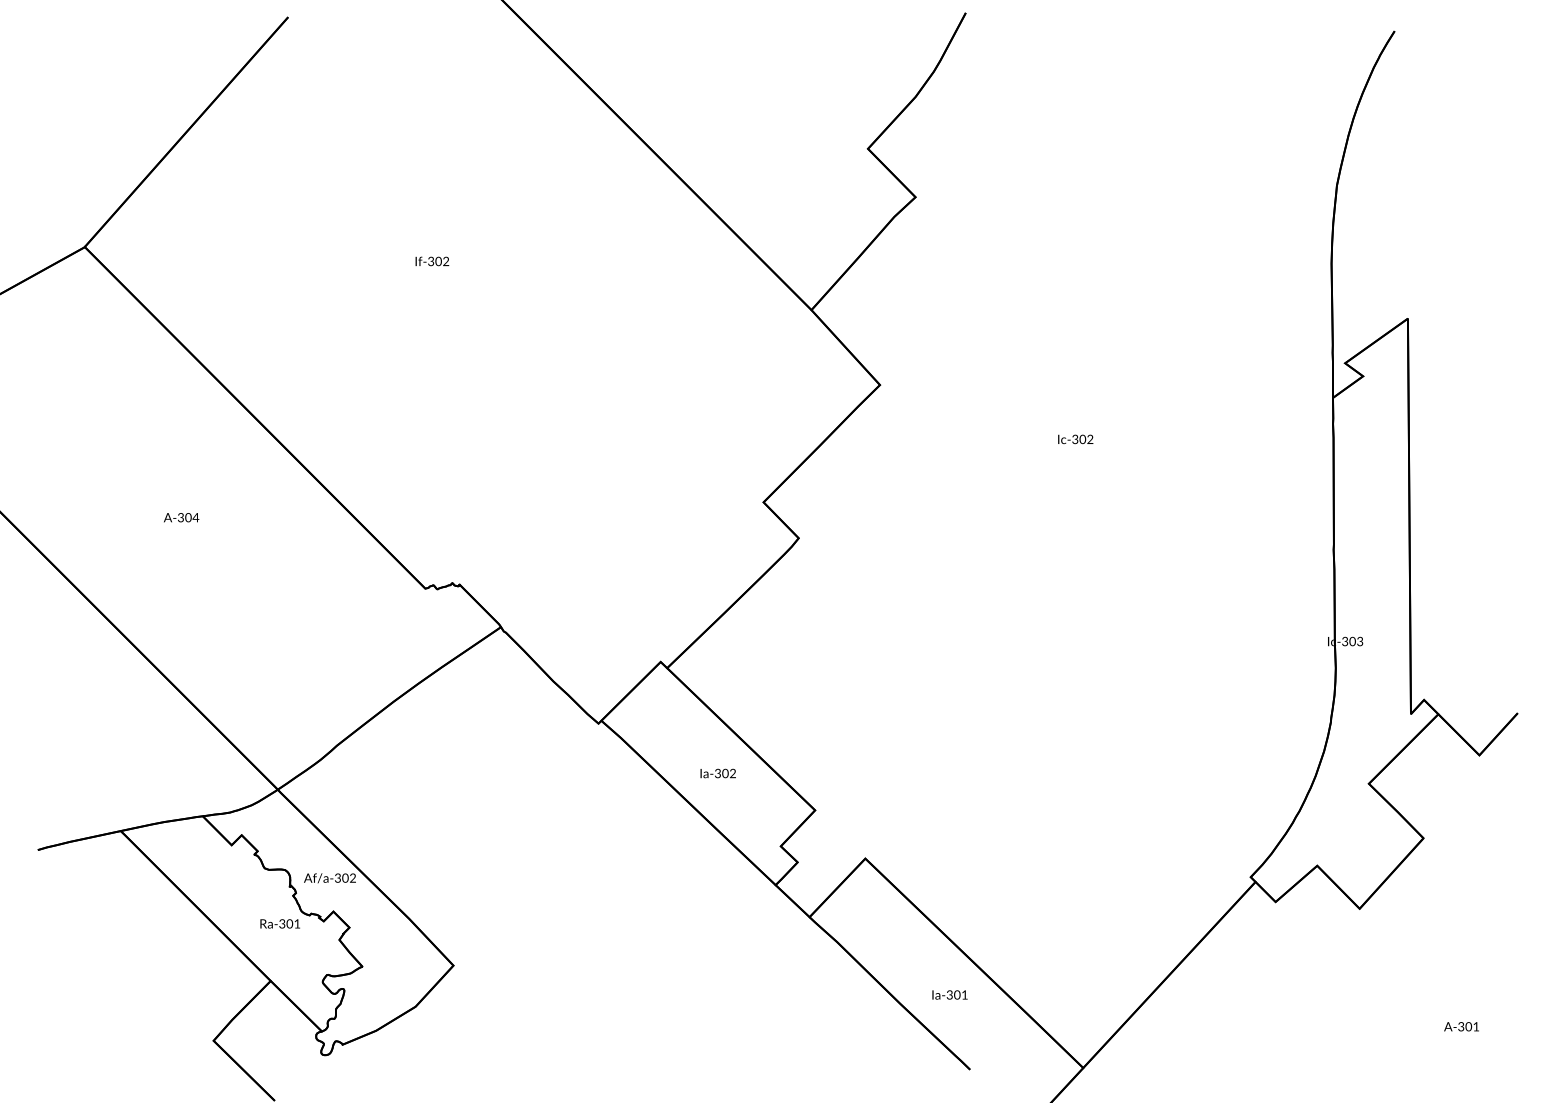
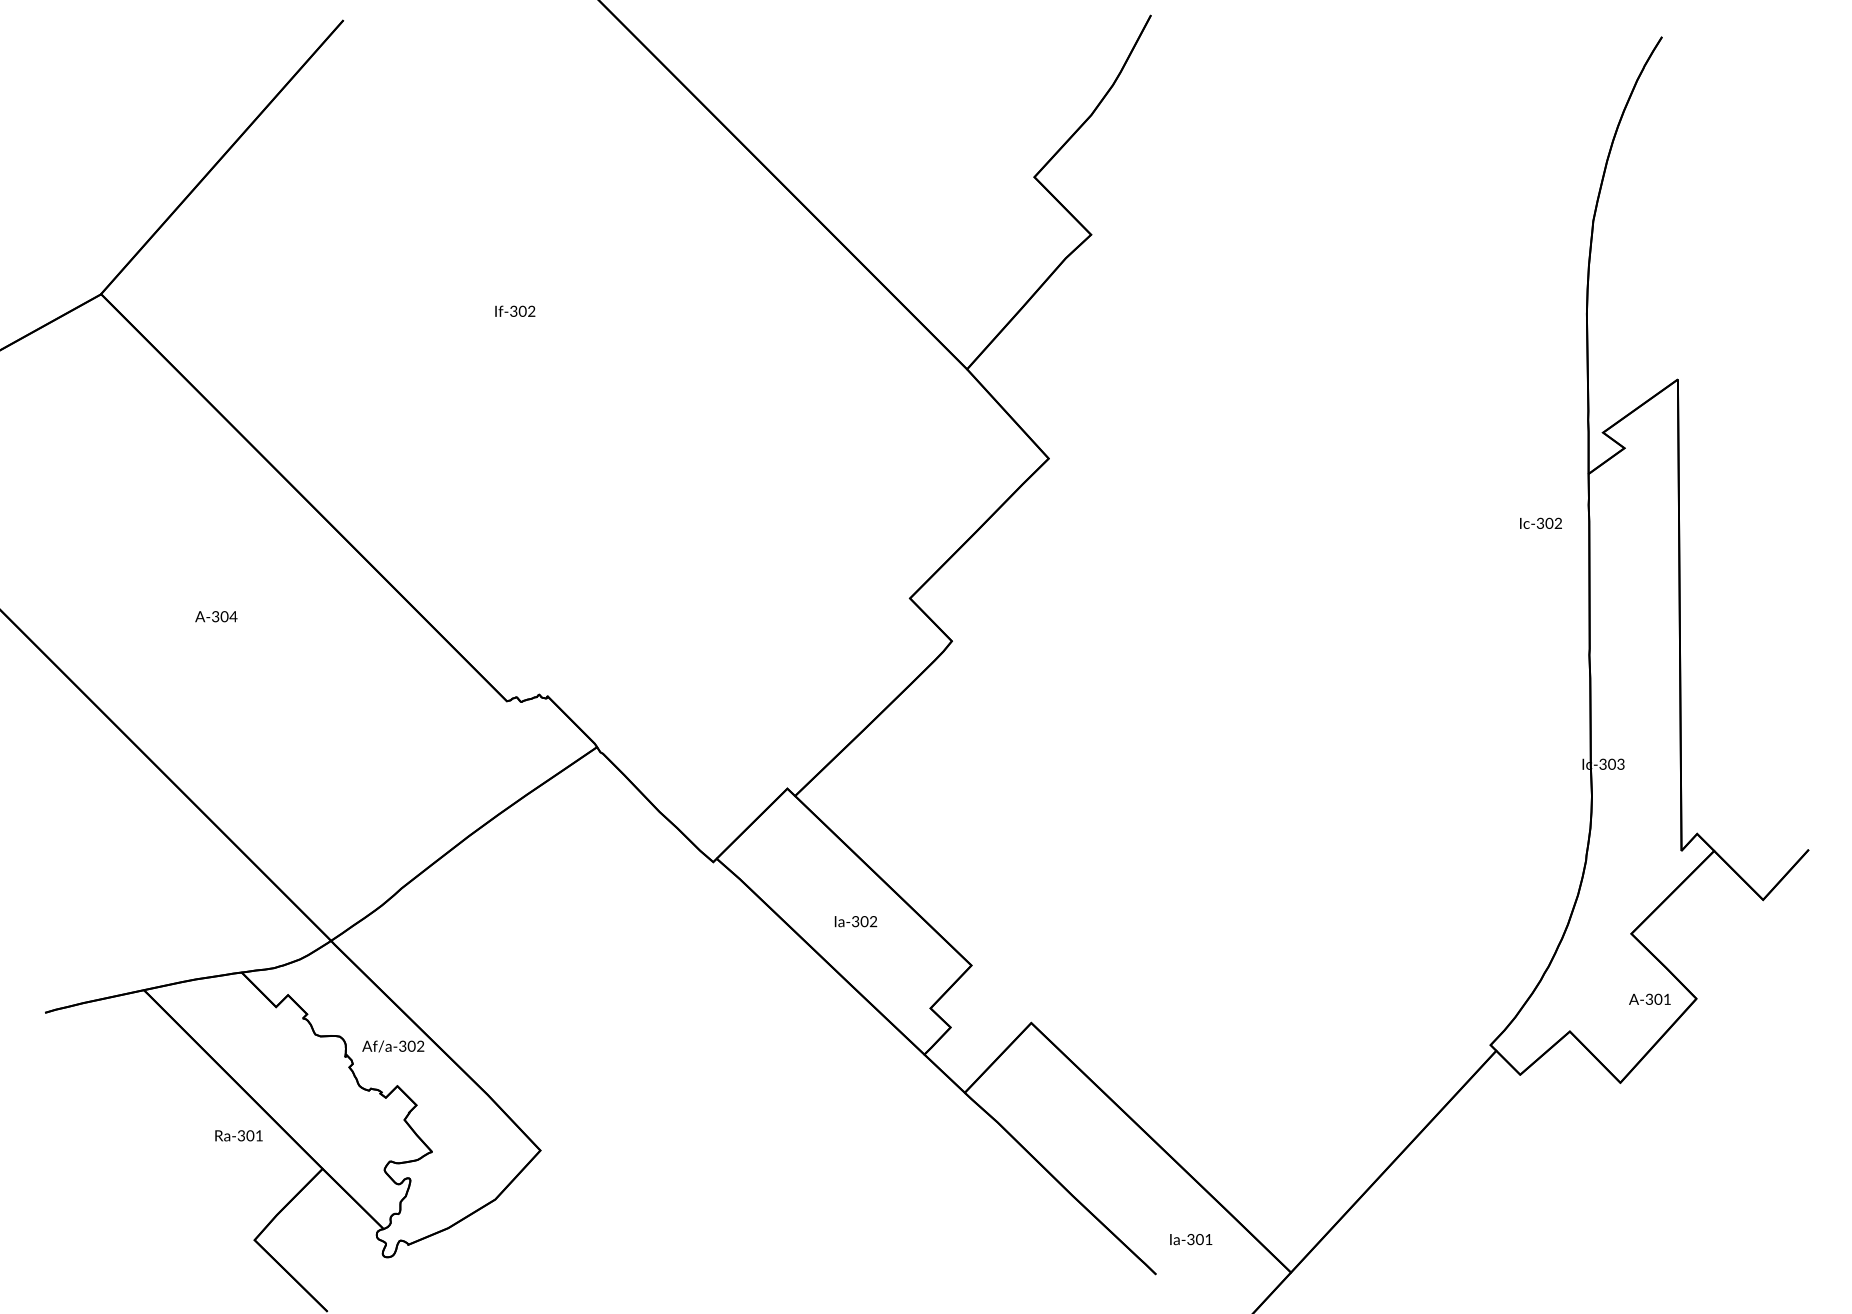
text: (1075, 438) -> (1540, 522), moved
text: (279, 923) -> (238, 1135), moved
text: (950, 994) -> (1191, 1239), moved
text: (1461, 1026) -> (1649, 998), moved

